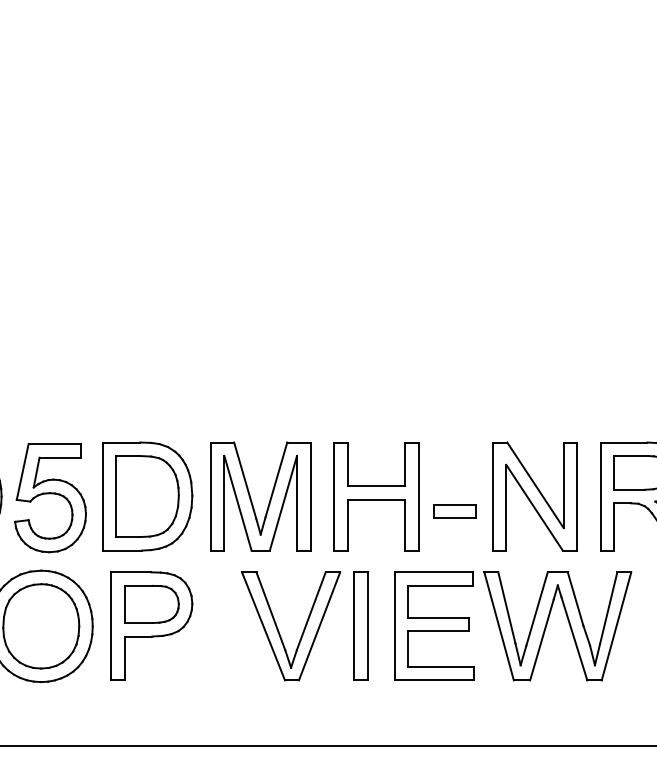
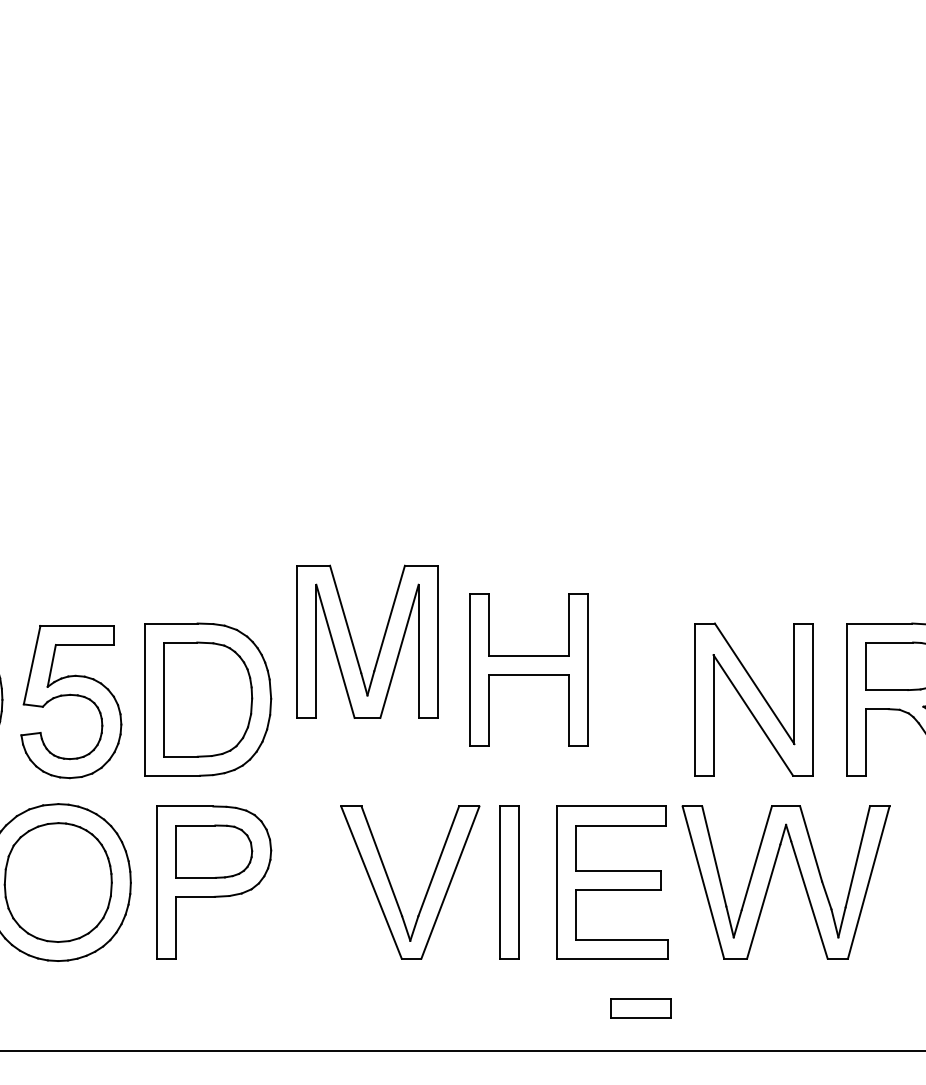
part: (376, 496) -> (529, 670), moved
part: (251, 497) -> (354, 643), moved
part: (454, 511) -> (640, 1008), moved

